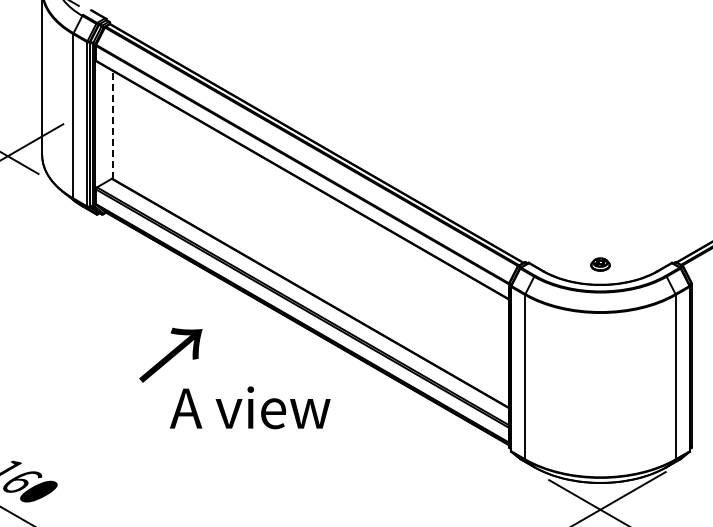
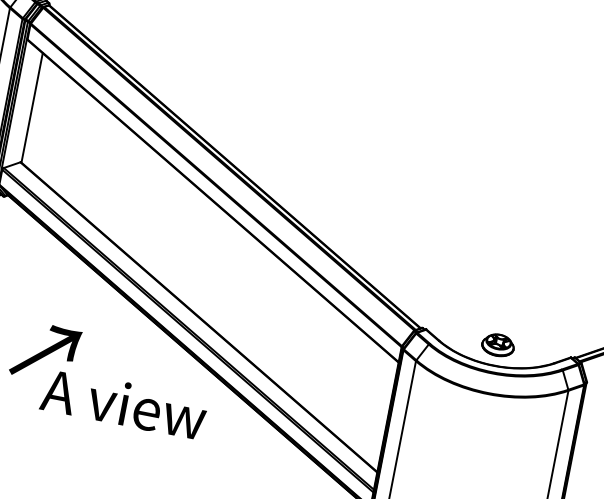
line: (112, 124) -> (31, 107), dashed -> solid
part: (600, 264) -> (498, 345), size x1.67
text: (250, 407) -> (124, 403), moved

